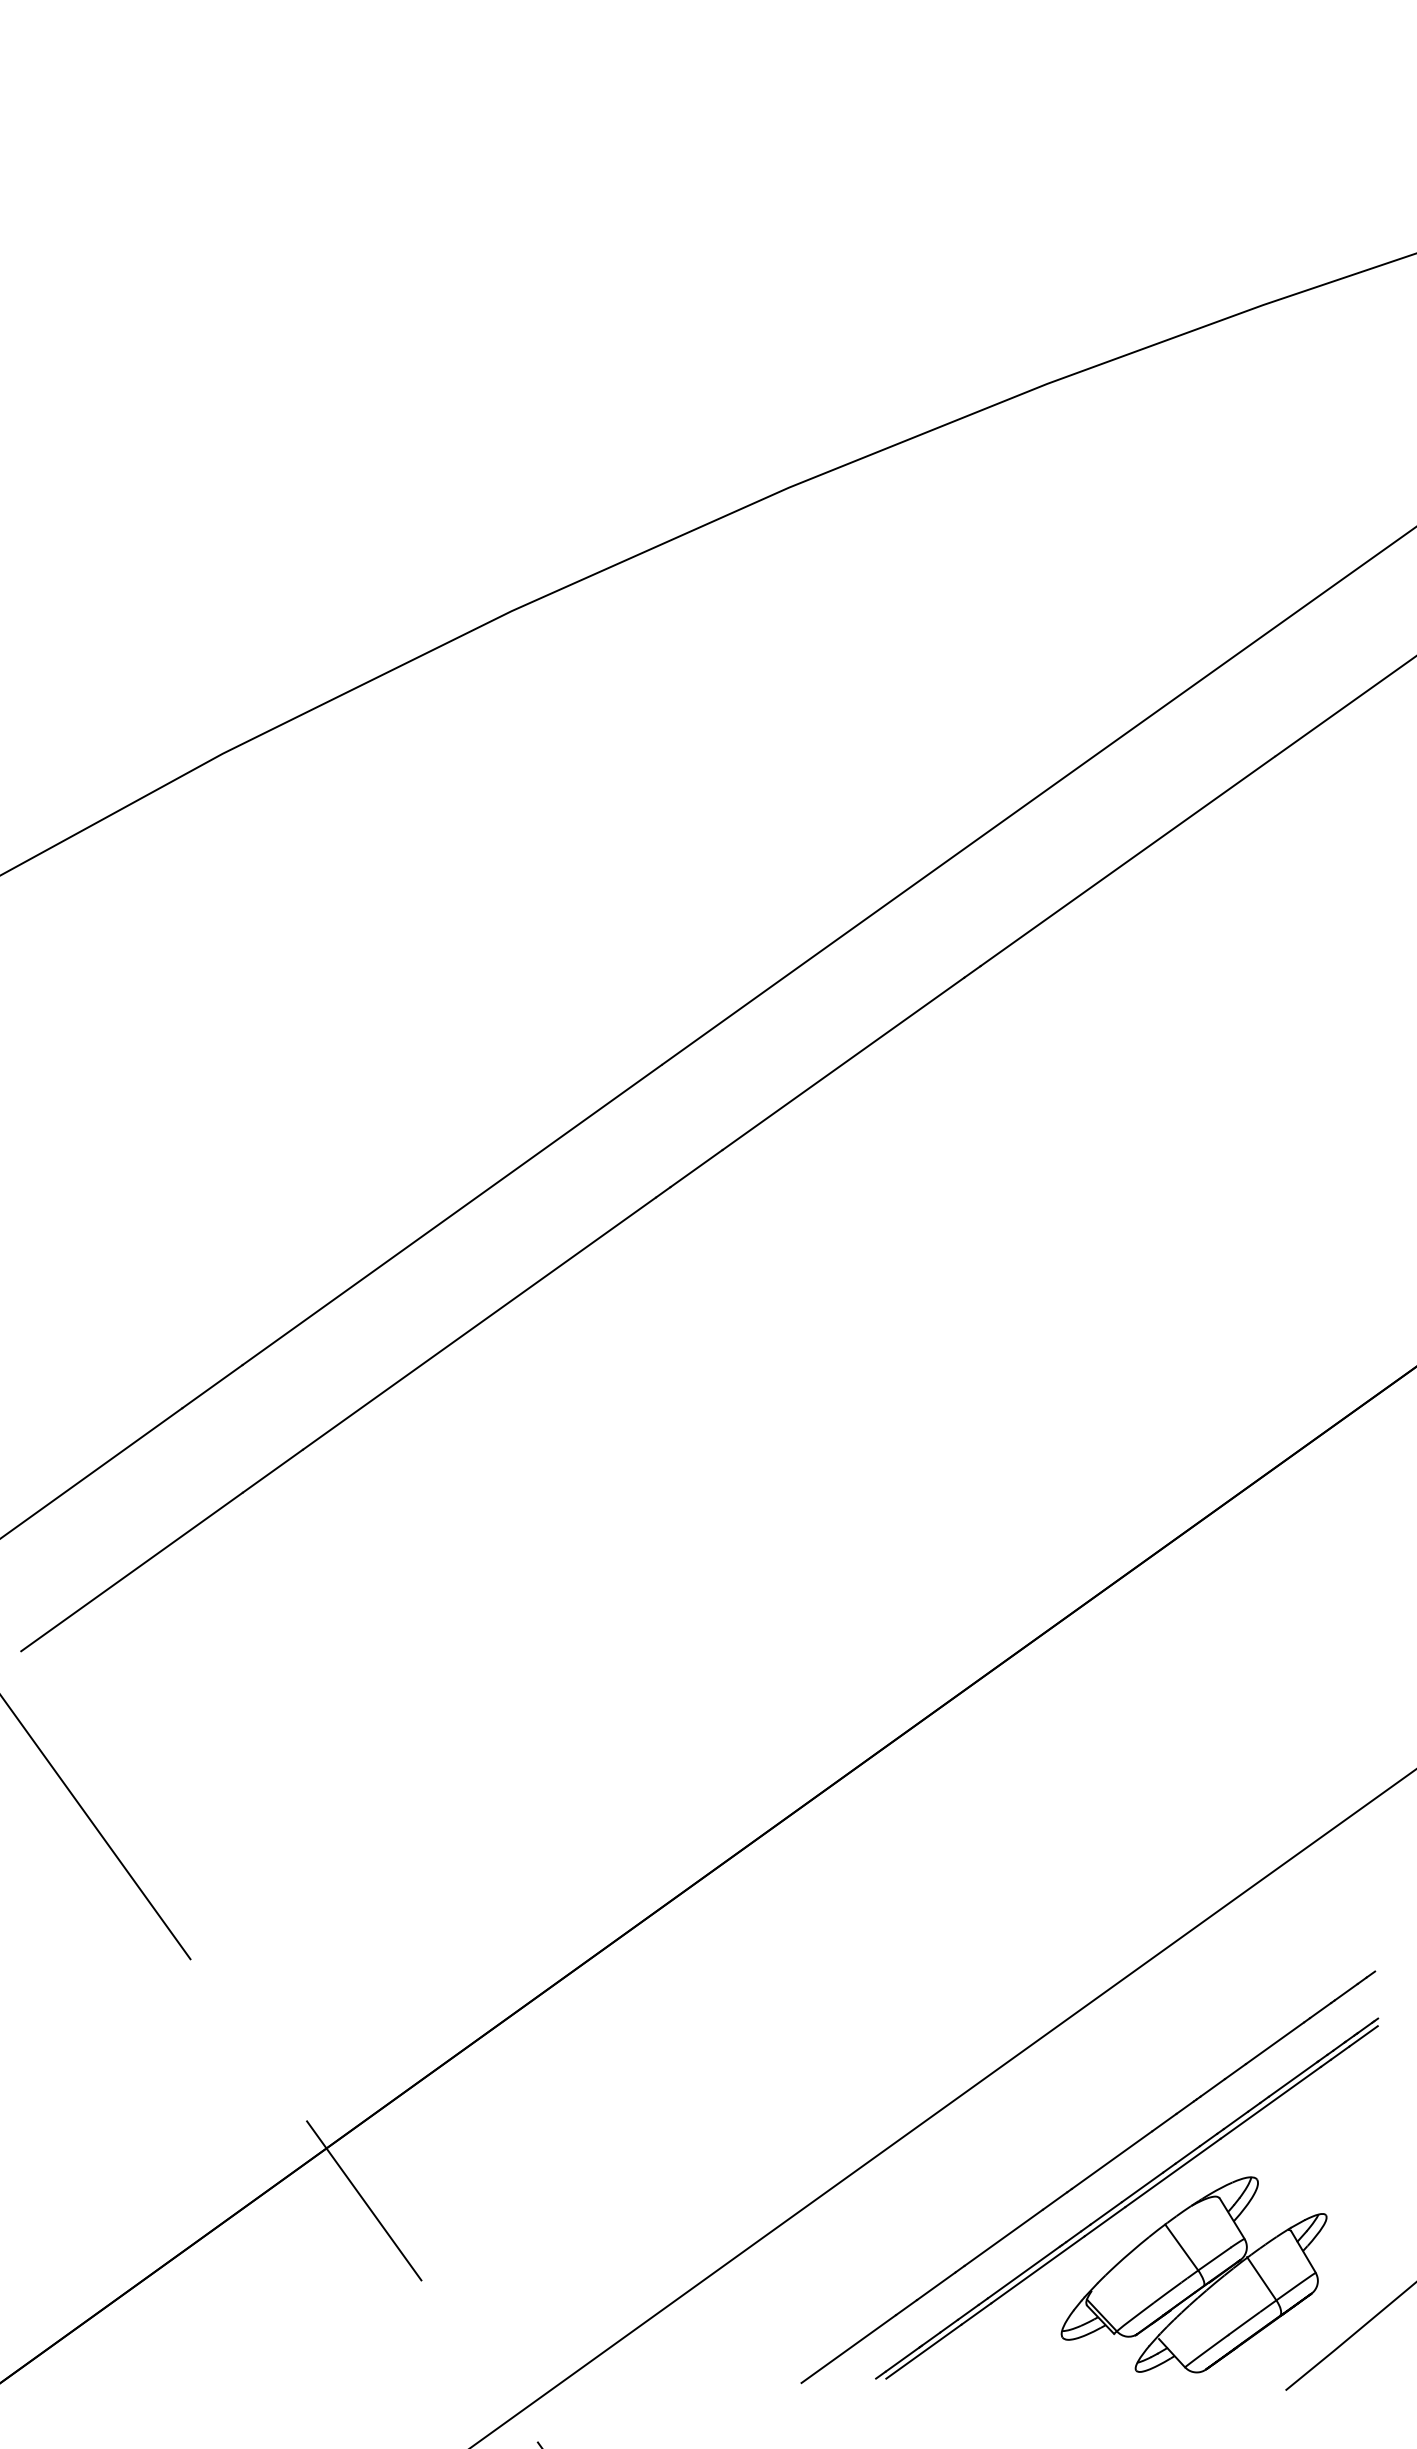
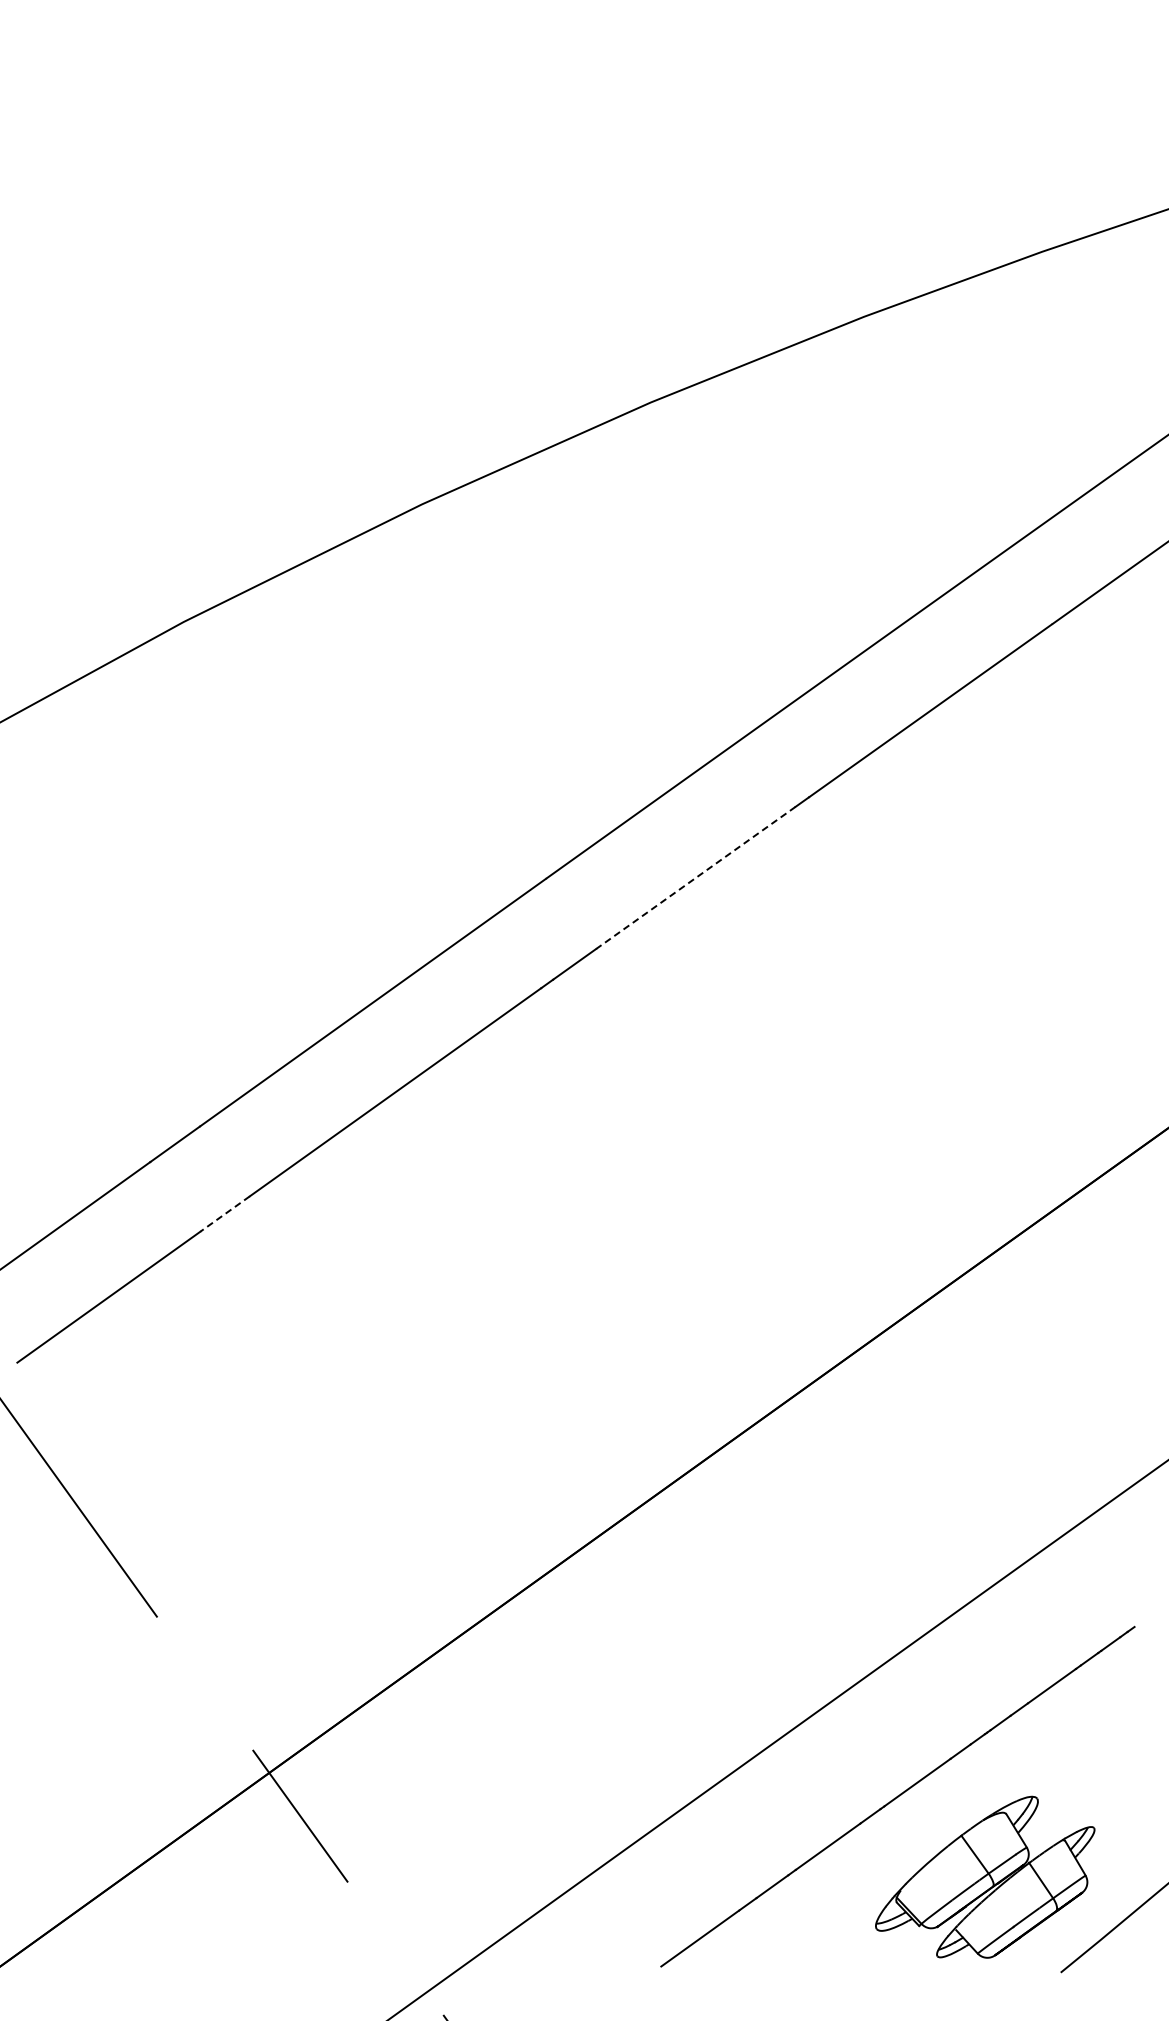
line: (843, 1063) -> (695, 877), solid -> dashed
line: (272, 1471) -> (224, 1214), solid -> dashed
part: (1126, 2197) -> (929, 1813), removed

